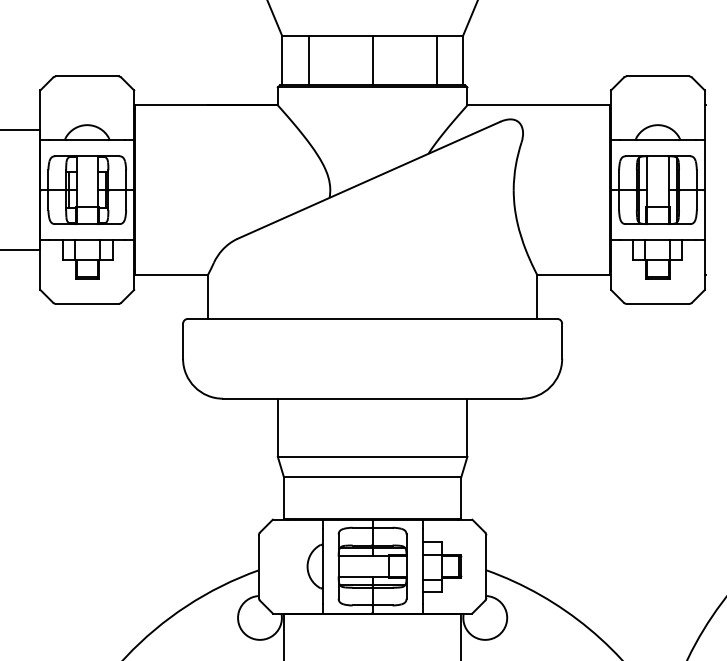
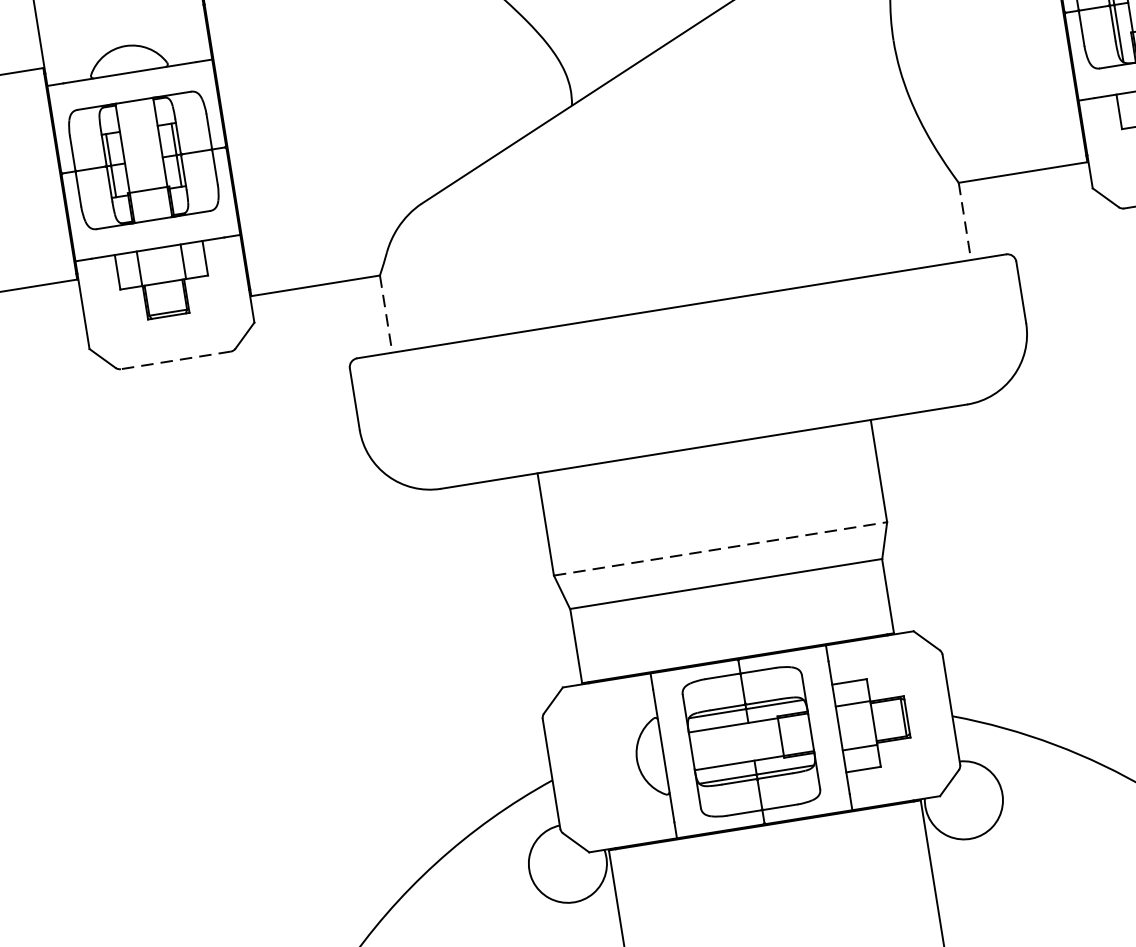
line: (208, 296) -> (386, 313), solid -> dashed
line: (537, 296) -> (965, 220), solid -> dashed
line: (86, 303) -> (174, 359), solid -> dashed
line: (372, 456) -> (720, 548), solid -> dashed

